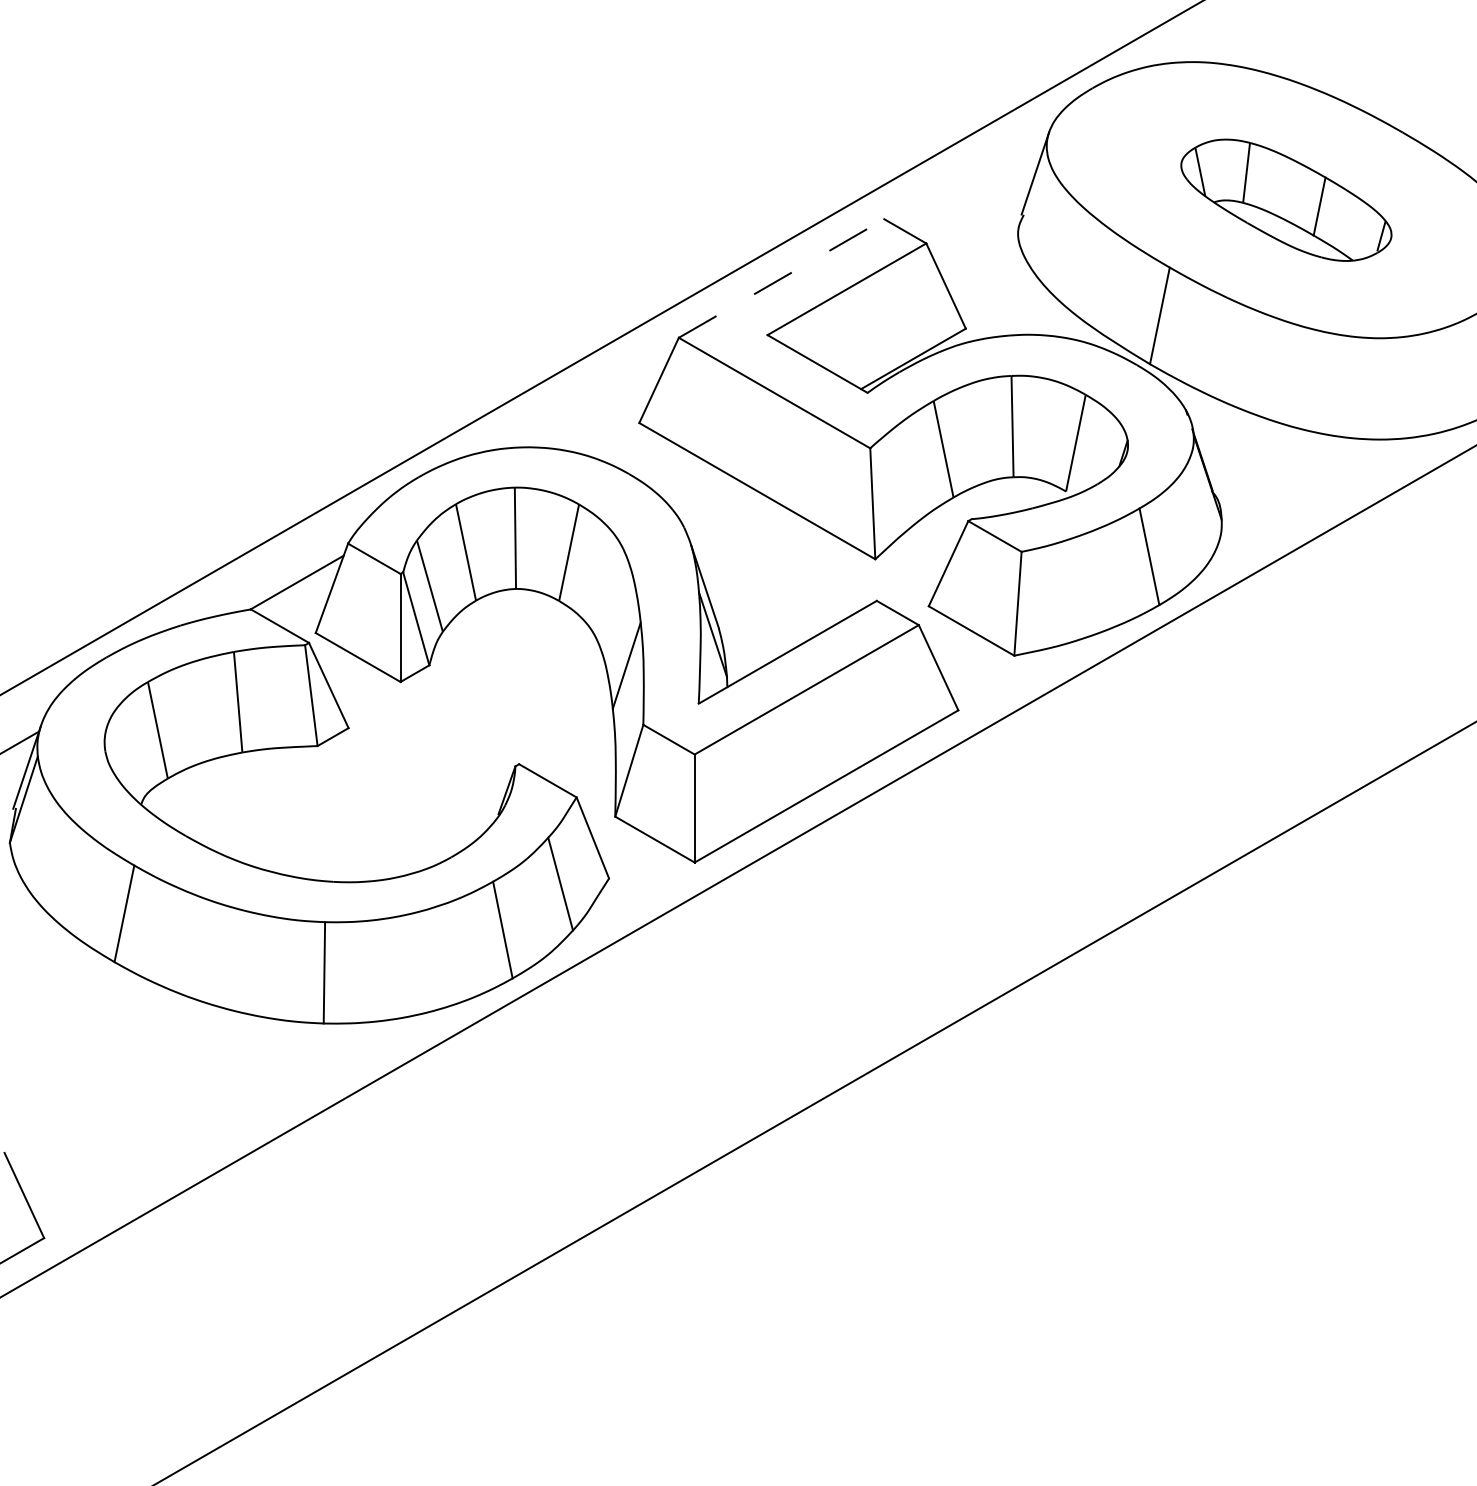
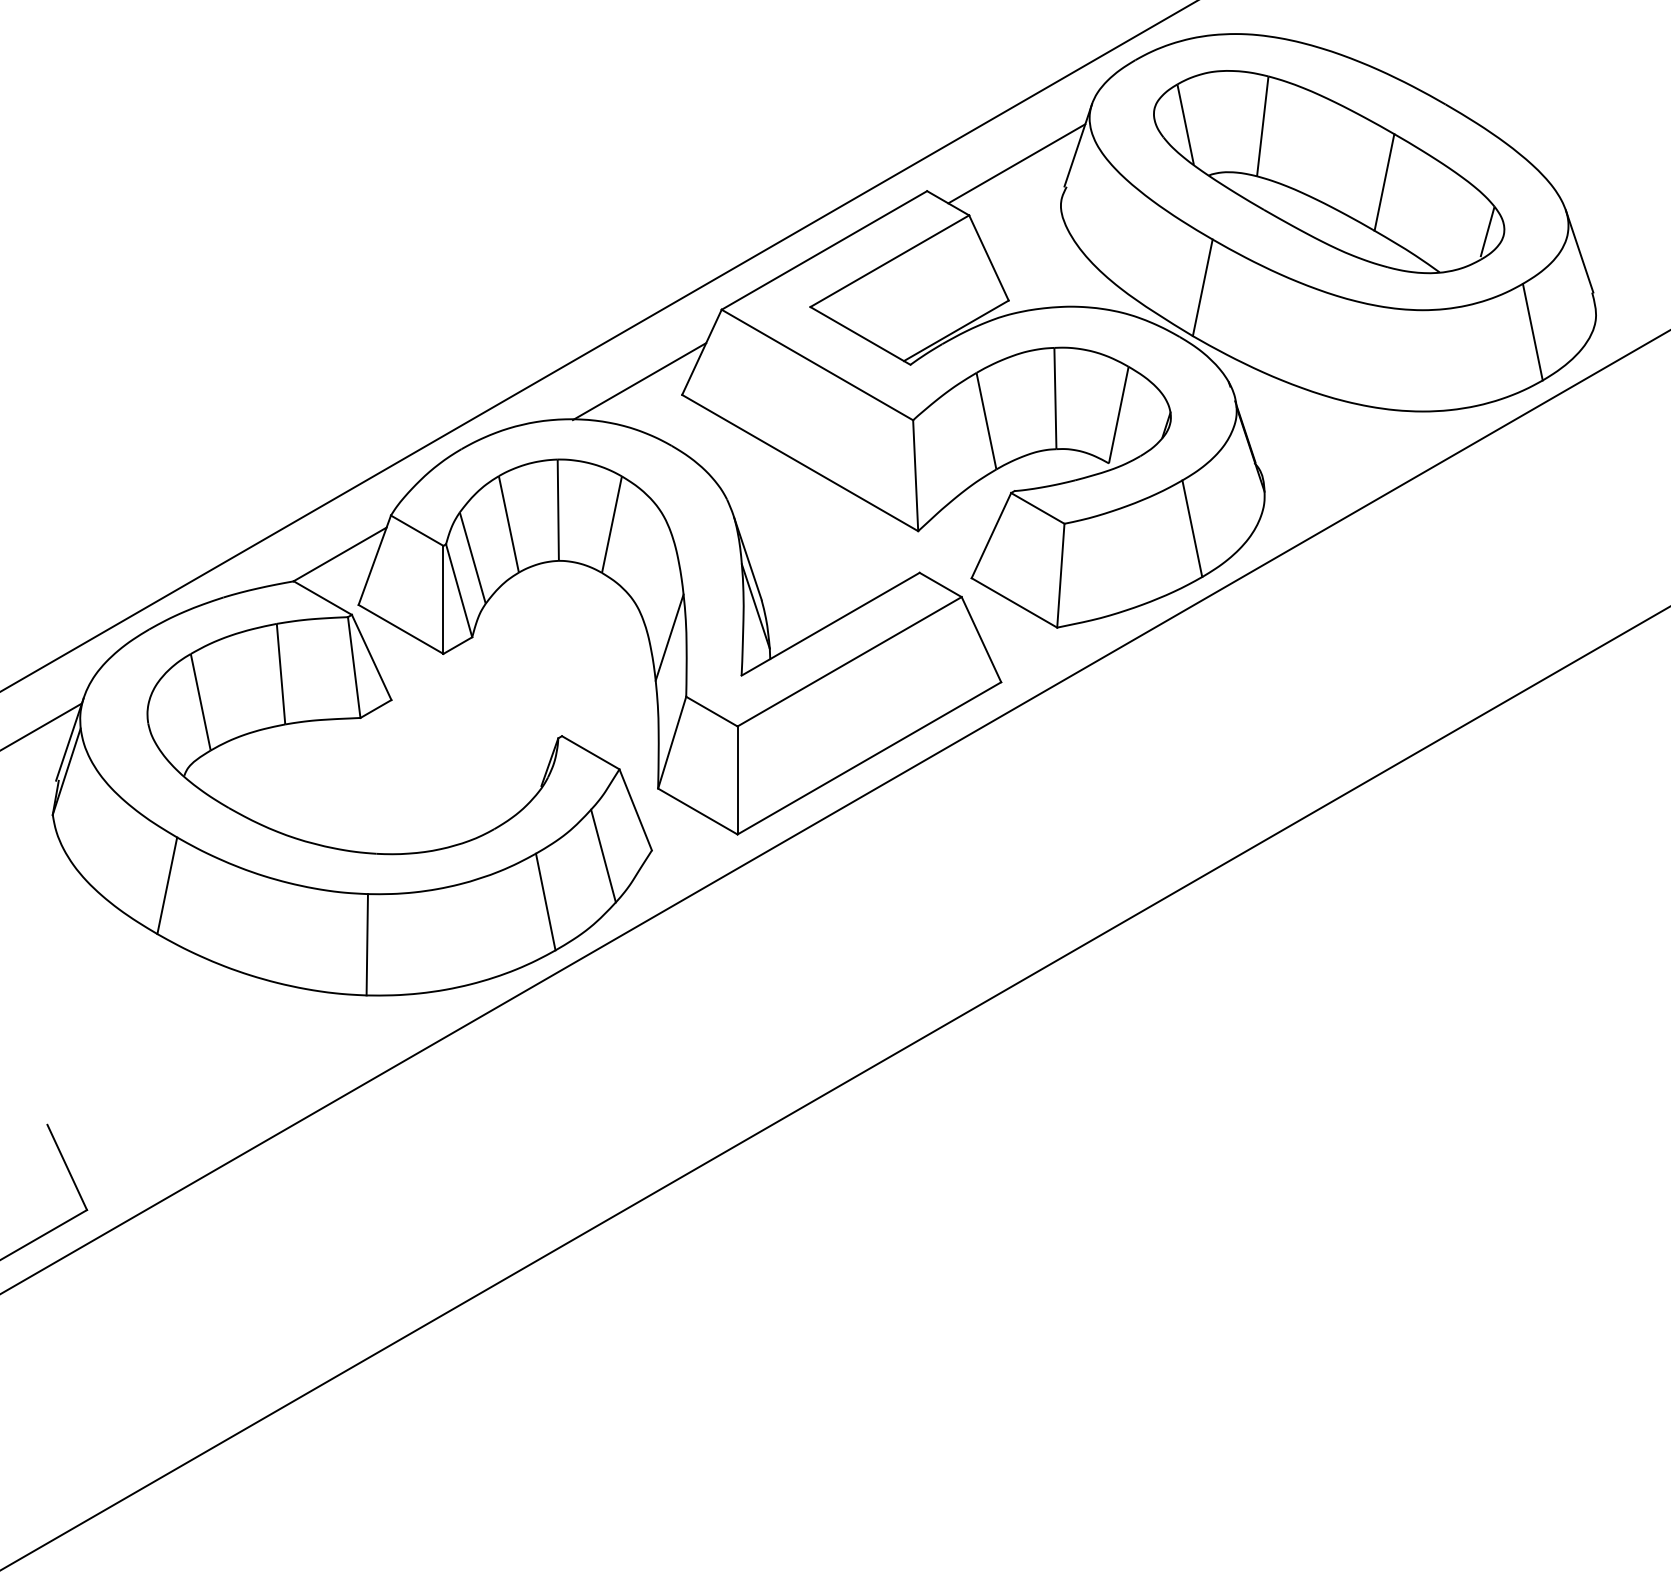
line: (973, 191) -> (1016, 163), added
part: (1286, 200) -> (1329, 172), size x1.67
line: (781, 278) -> (824, 250), dashed -> solid
line: (596, 409) -> (639, 381), added

